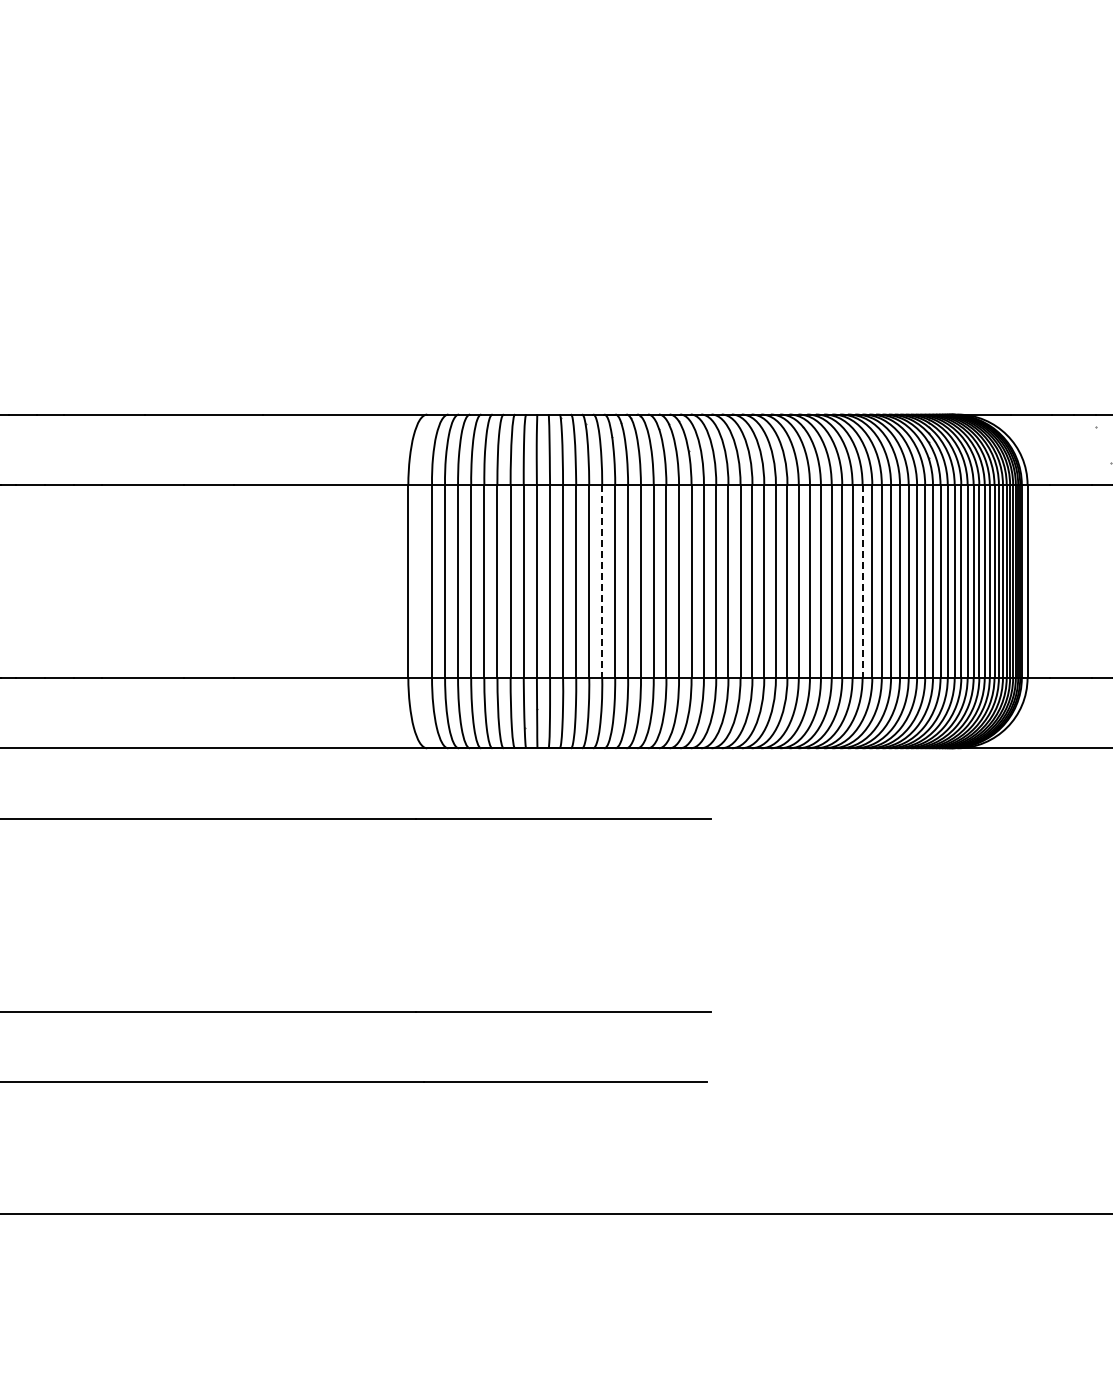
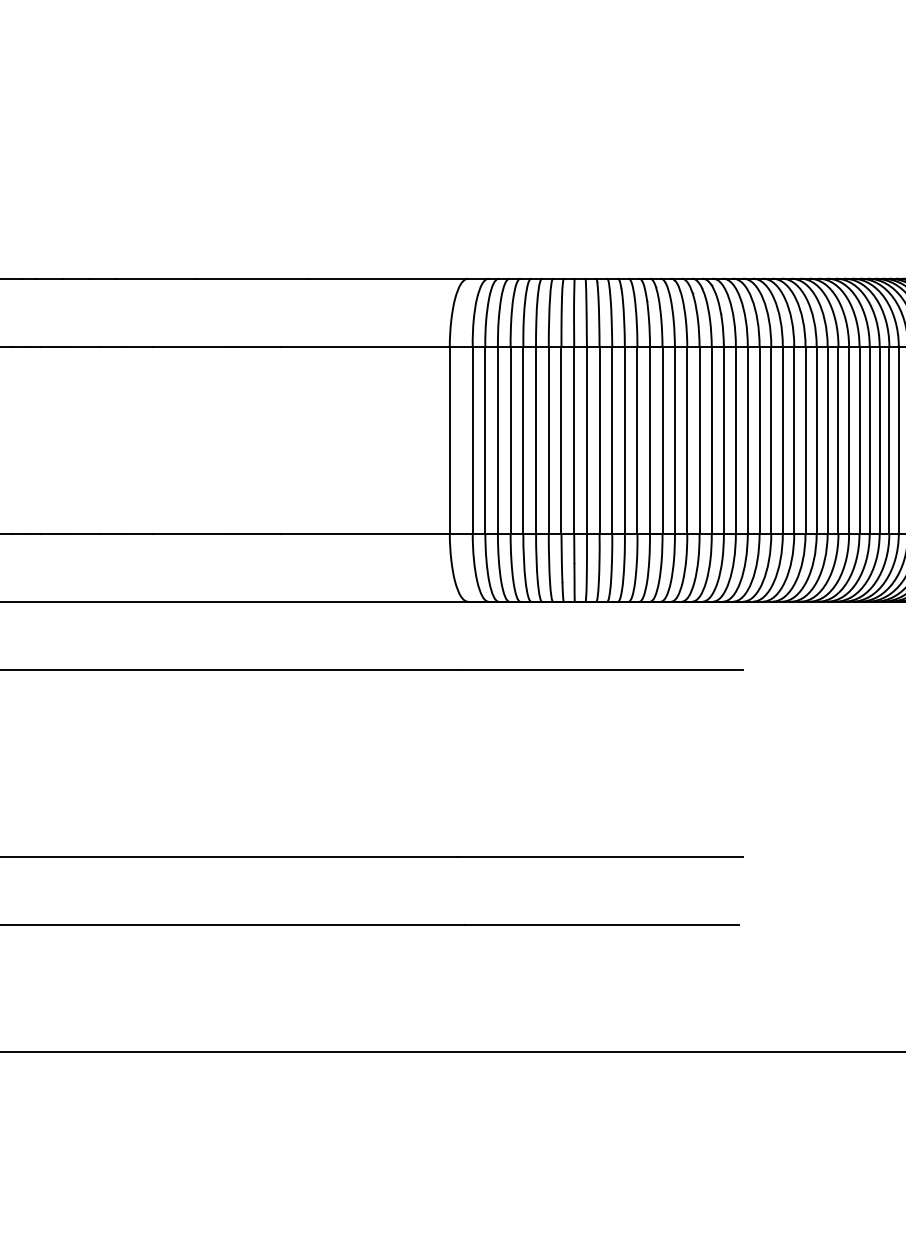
line: (602, 581) -> (637, 440), dashed -> solid
line: (862, 581) -> (889, 440), dashed -> solid

